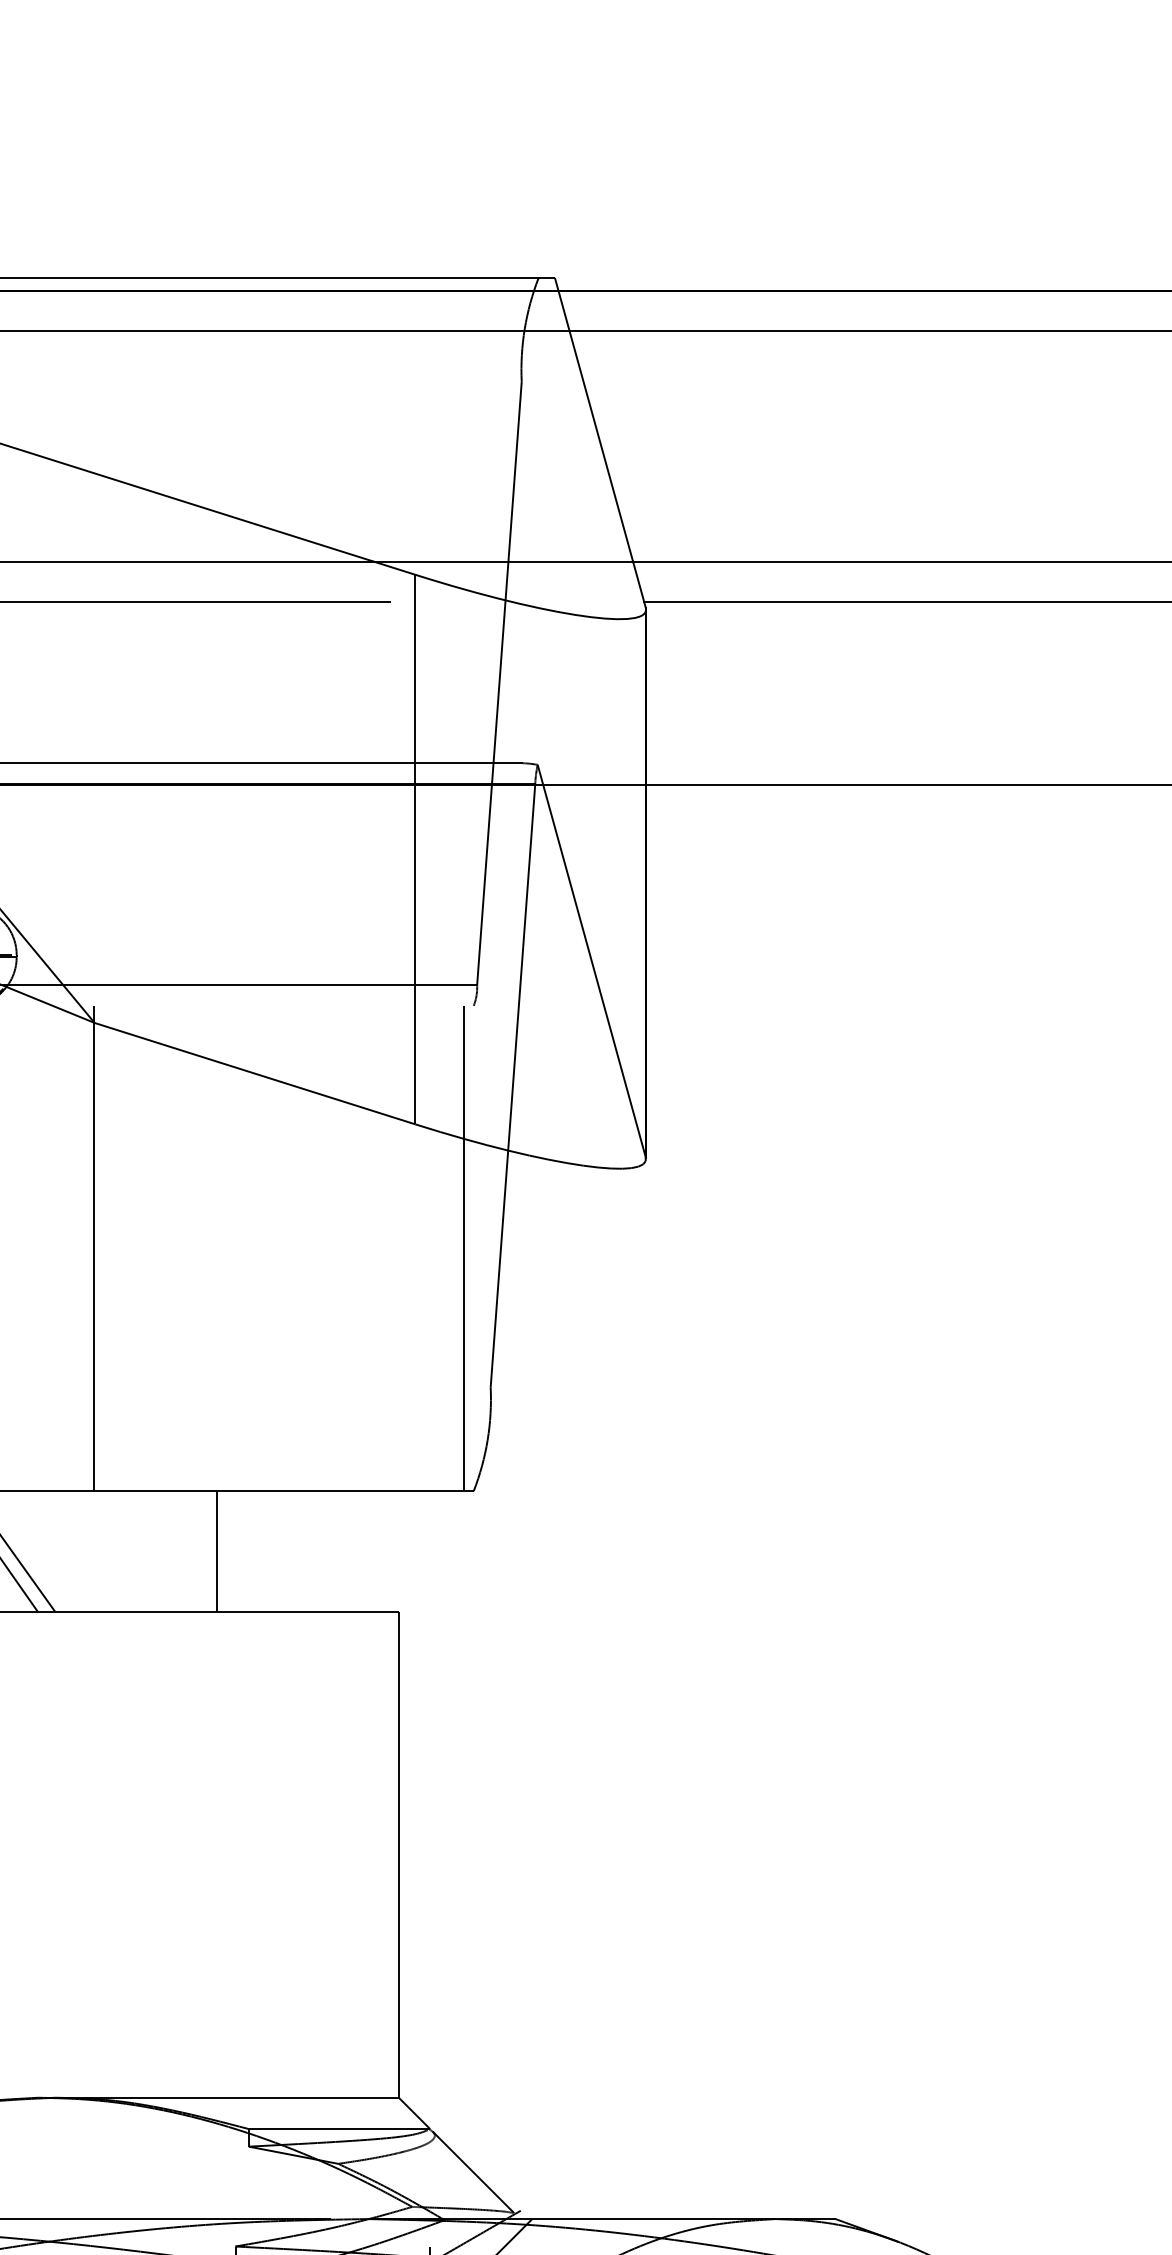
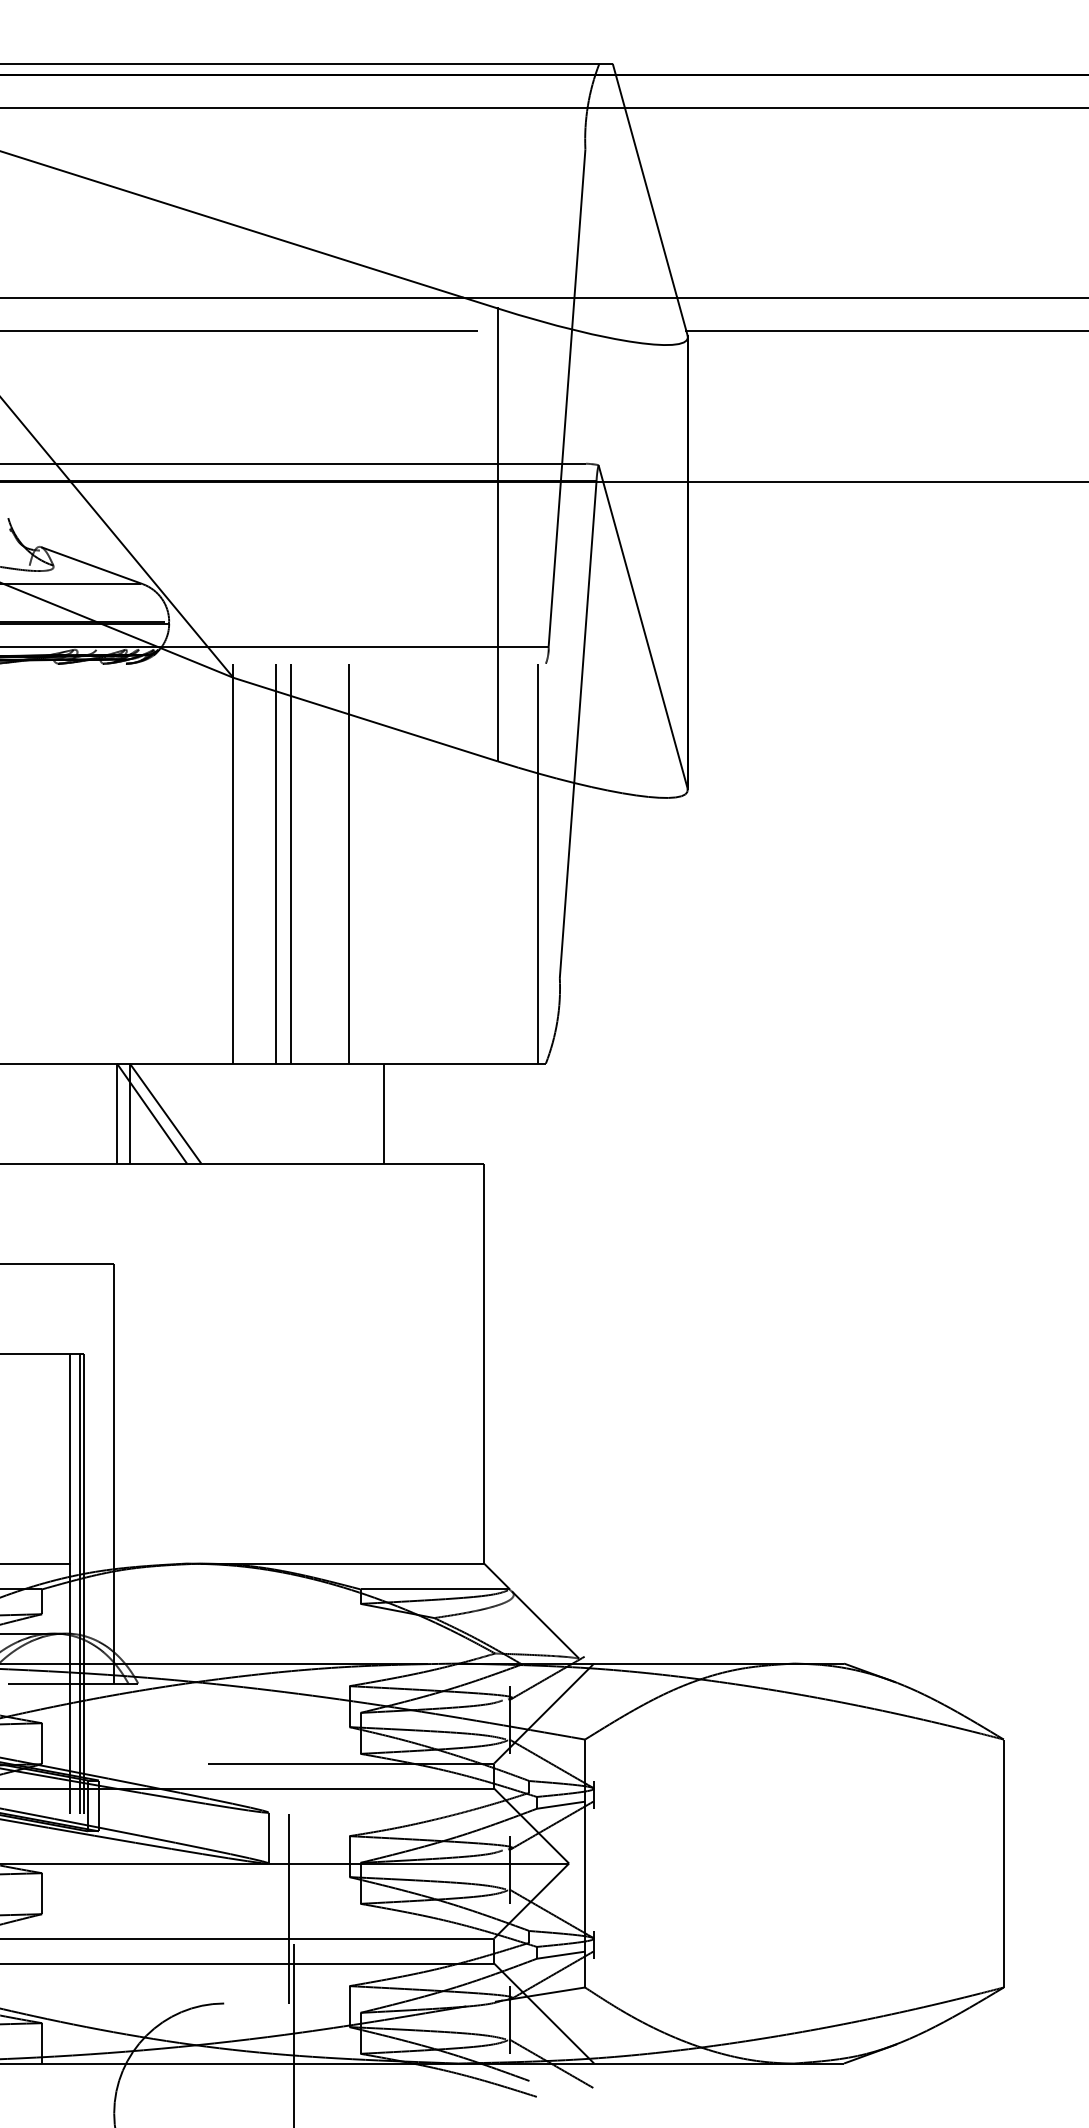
line: (146, 1248) -> (276, 863), added
line: (163, 1248) -> (290, 863), added
line: (235, 1248) -> (349, 863), added
line: (217, 1551) -> (384, 1113), moved

